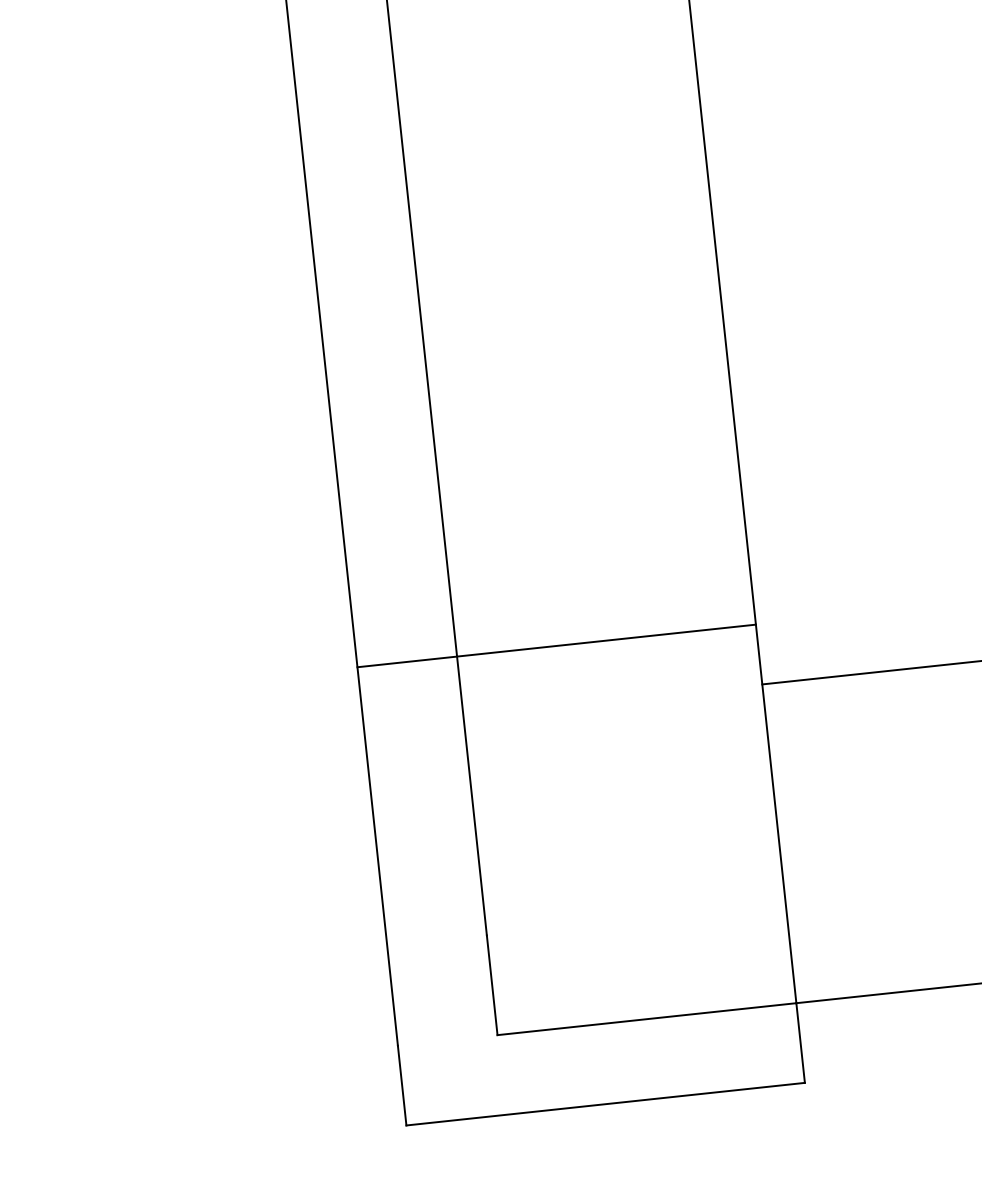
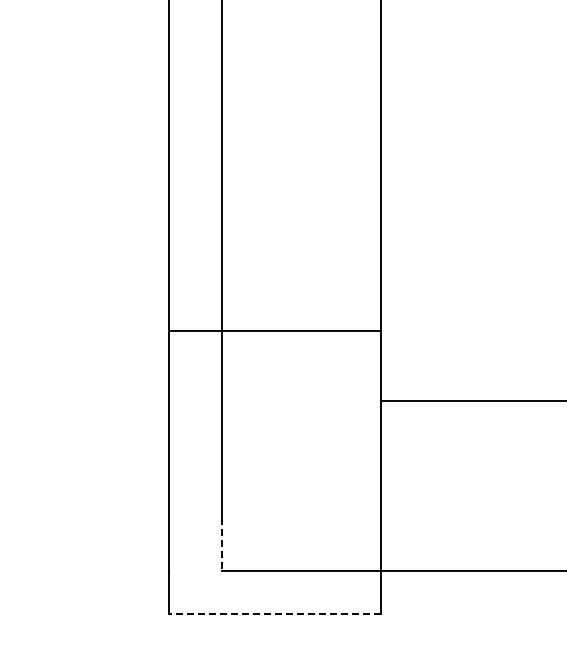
line: (555, 646) -> (274, 331), moved
line: (491, 985) -> (221, 544), solid -> dashed
line: (604, 1104) -> (274, 613), solid -> dashed

